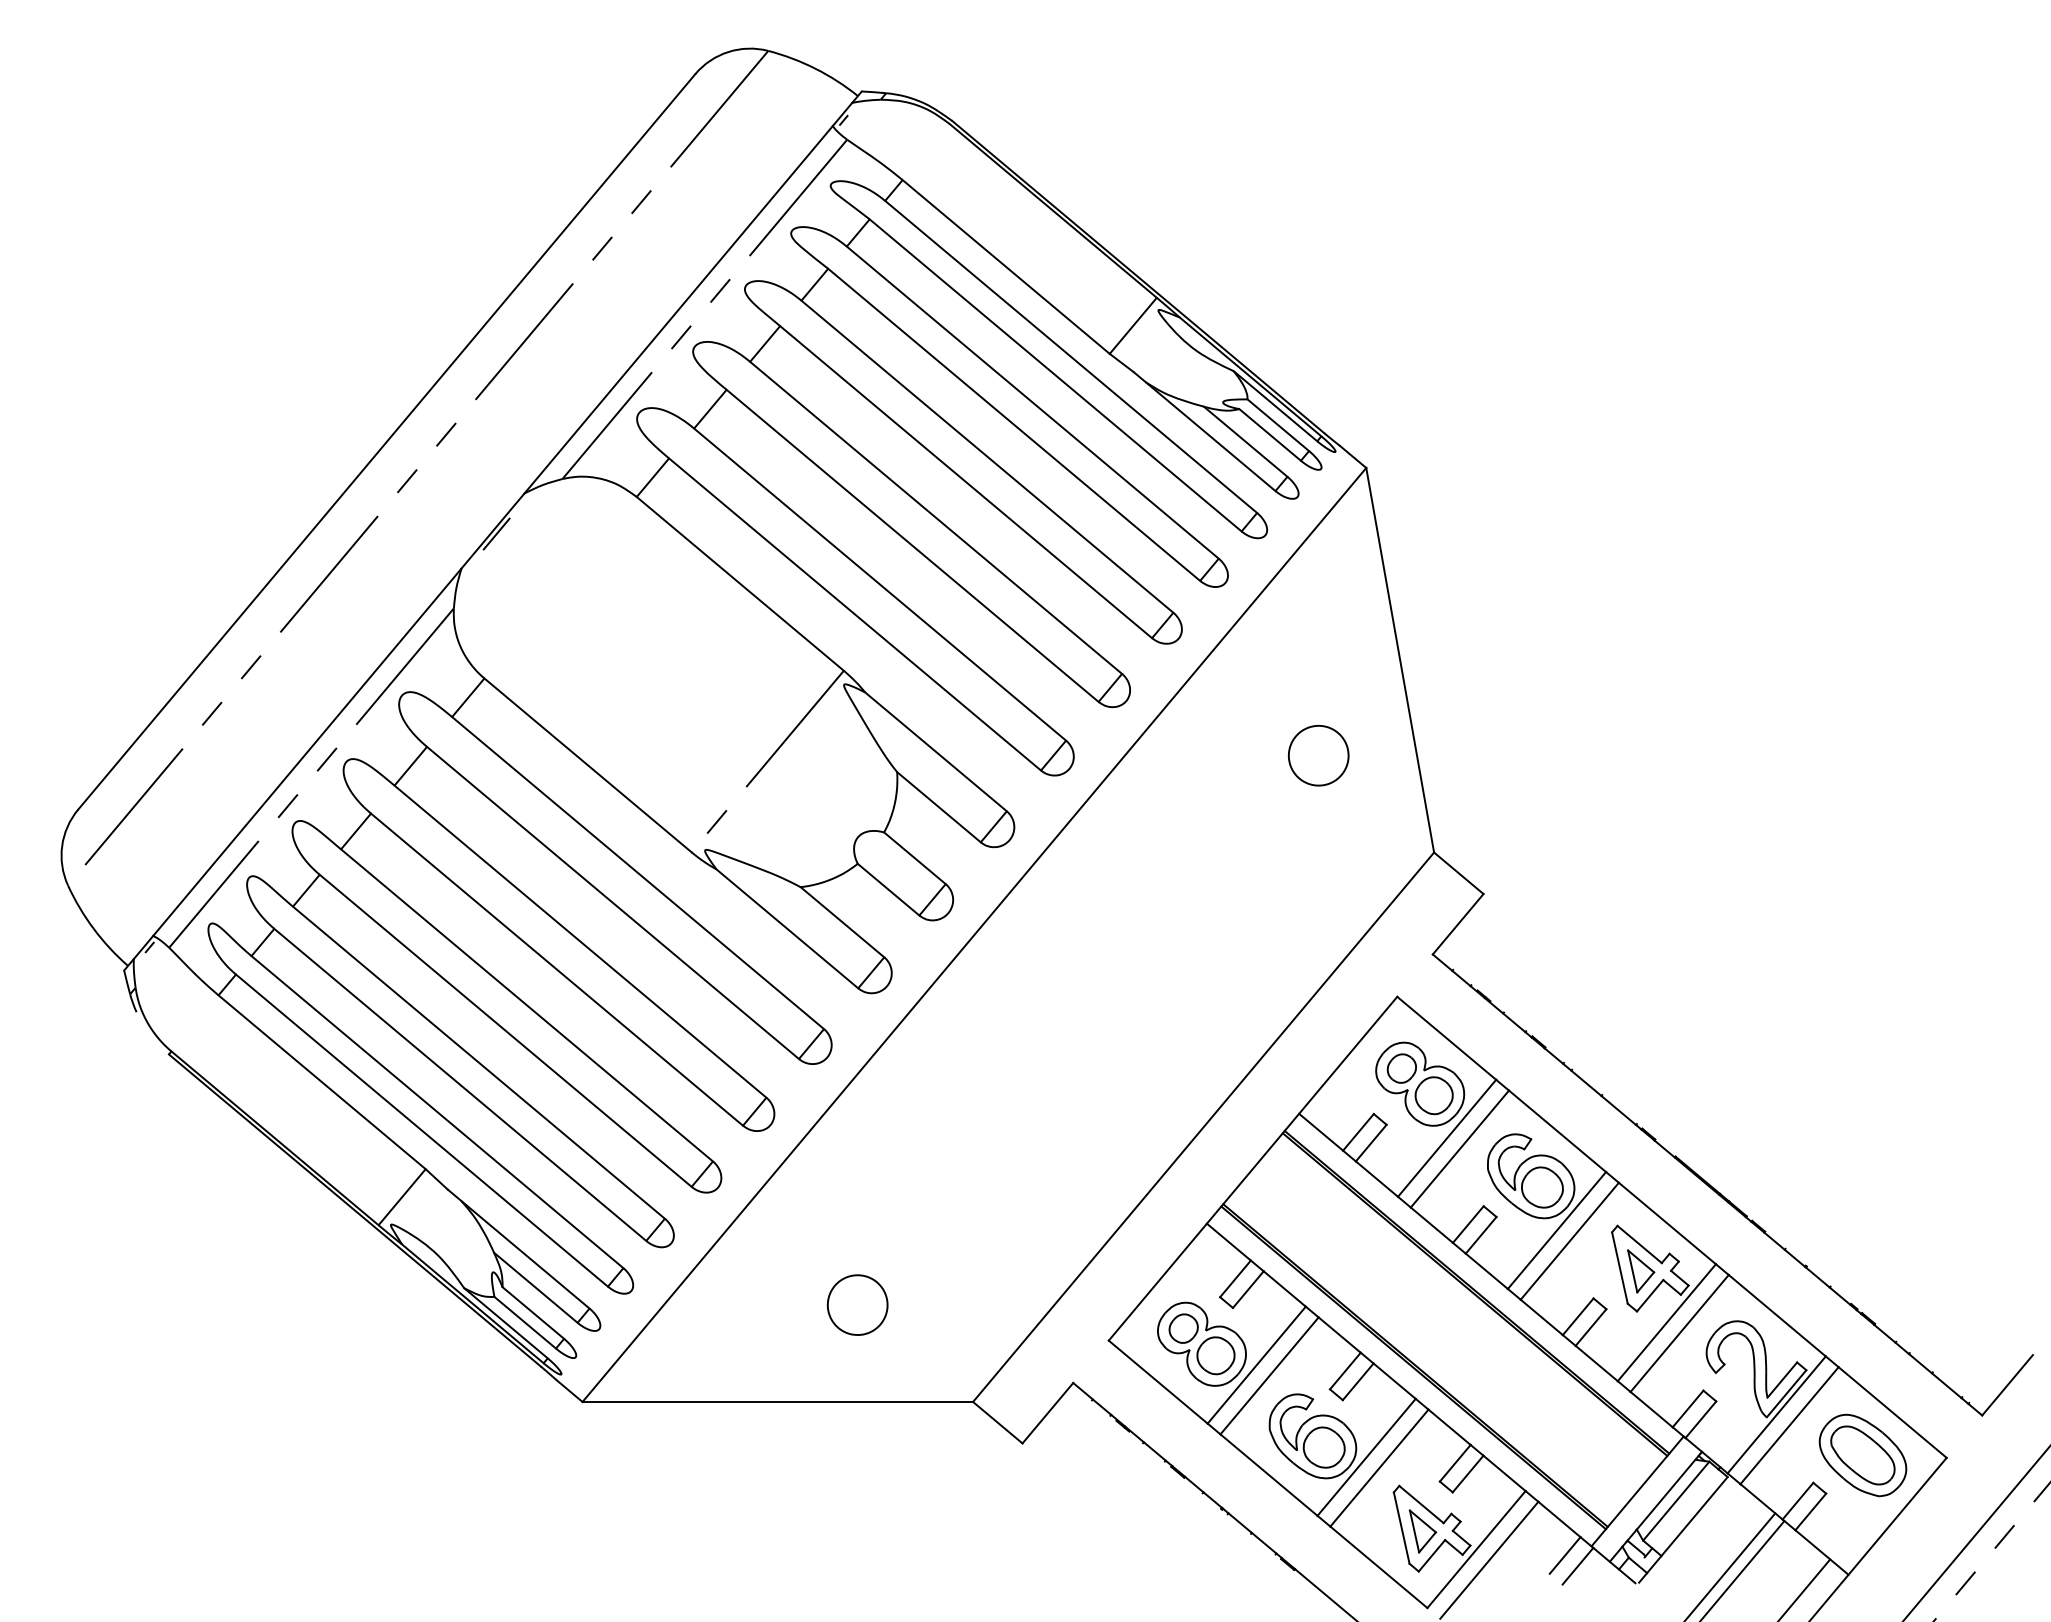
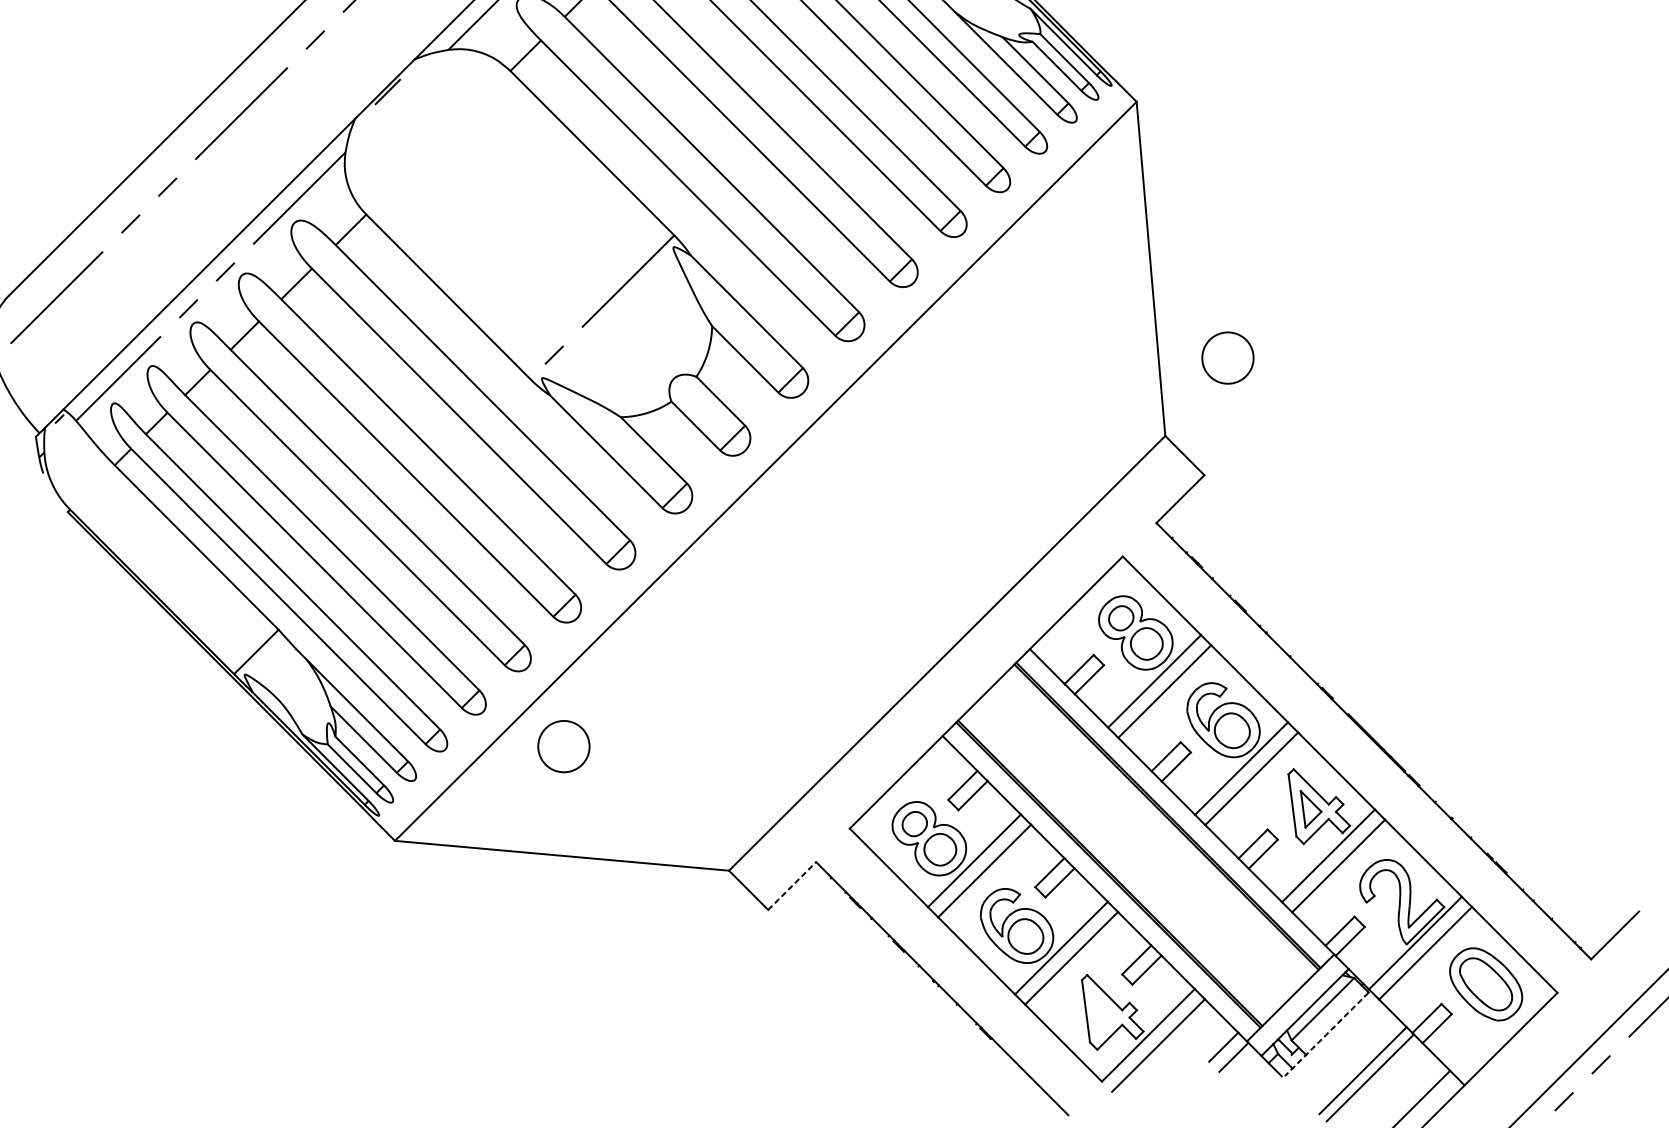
part: (1318, 755) -> (1227, 357), moved
part: (857, 1304) -> (563, 746), moved
line: (1048, 1412) -> (792, 885), solid -> dashed
line: (1683, 1529) -> (1326, 1034), solid -> dashed
part: (1422, 1531) -> (1103, 1015), removed

